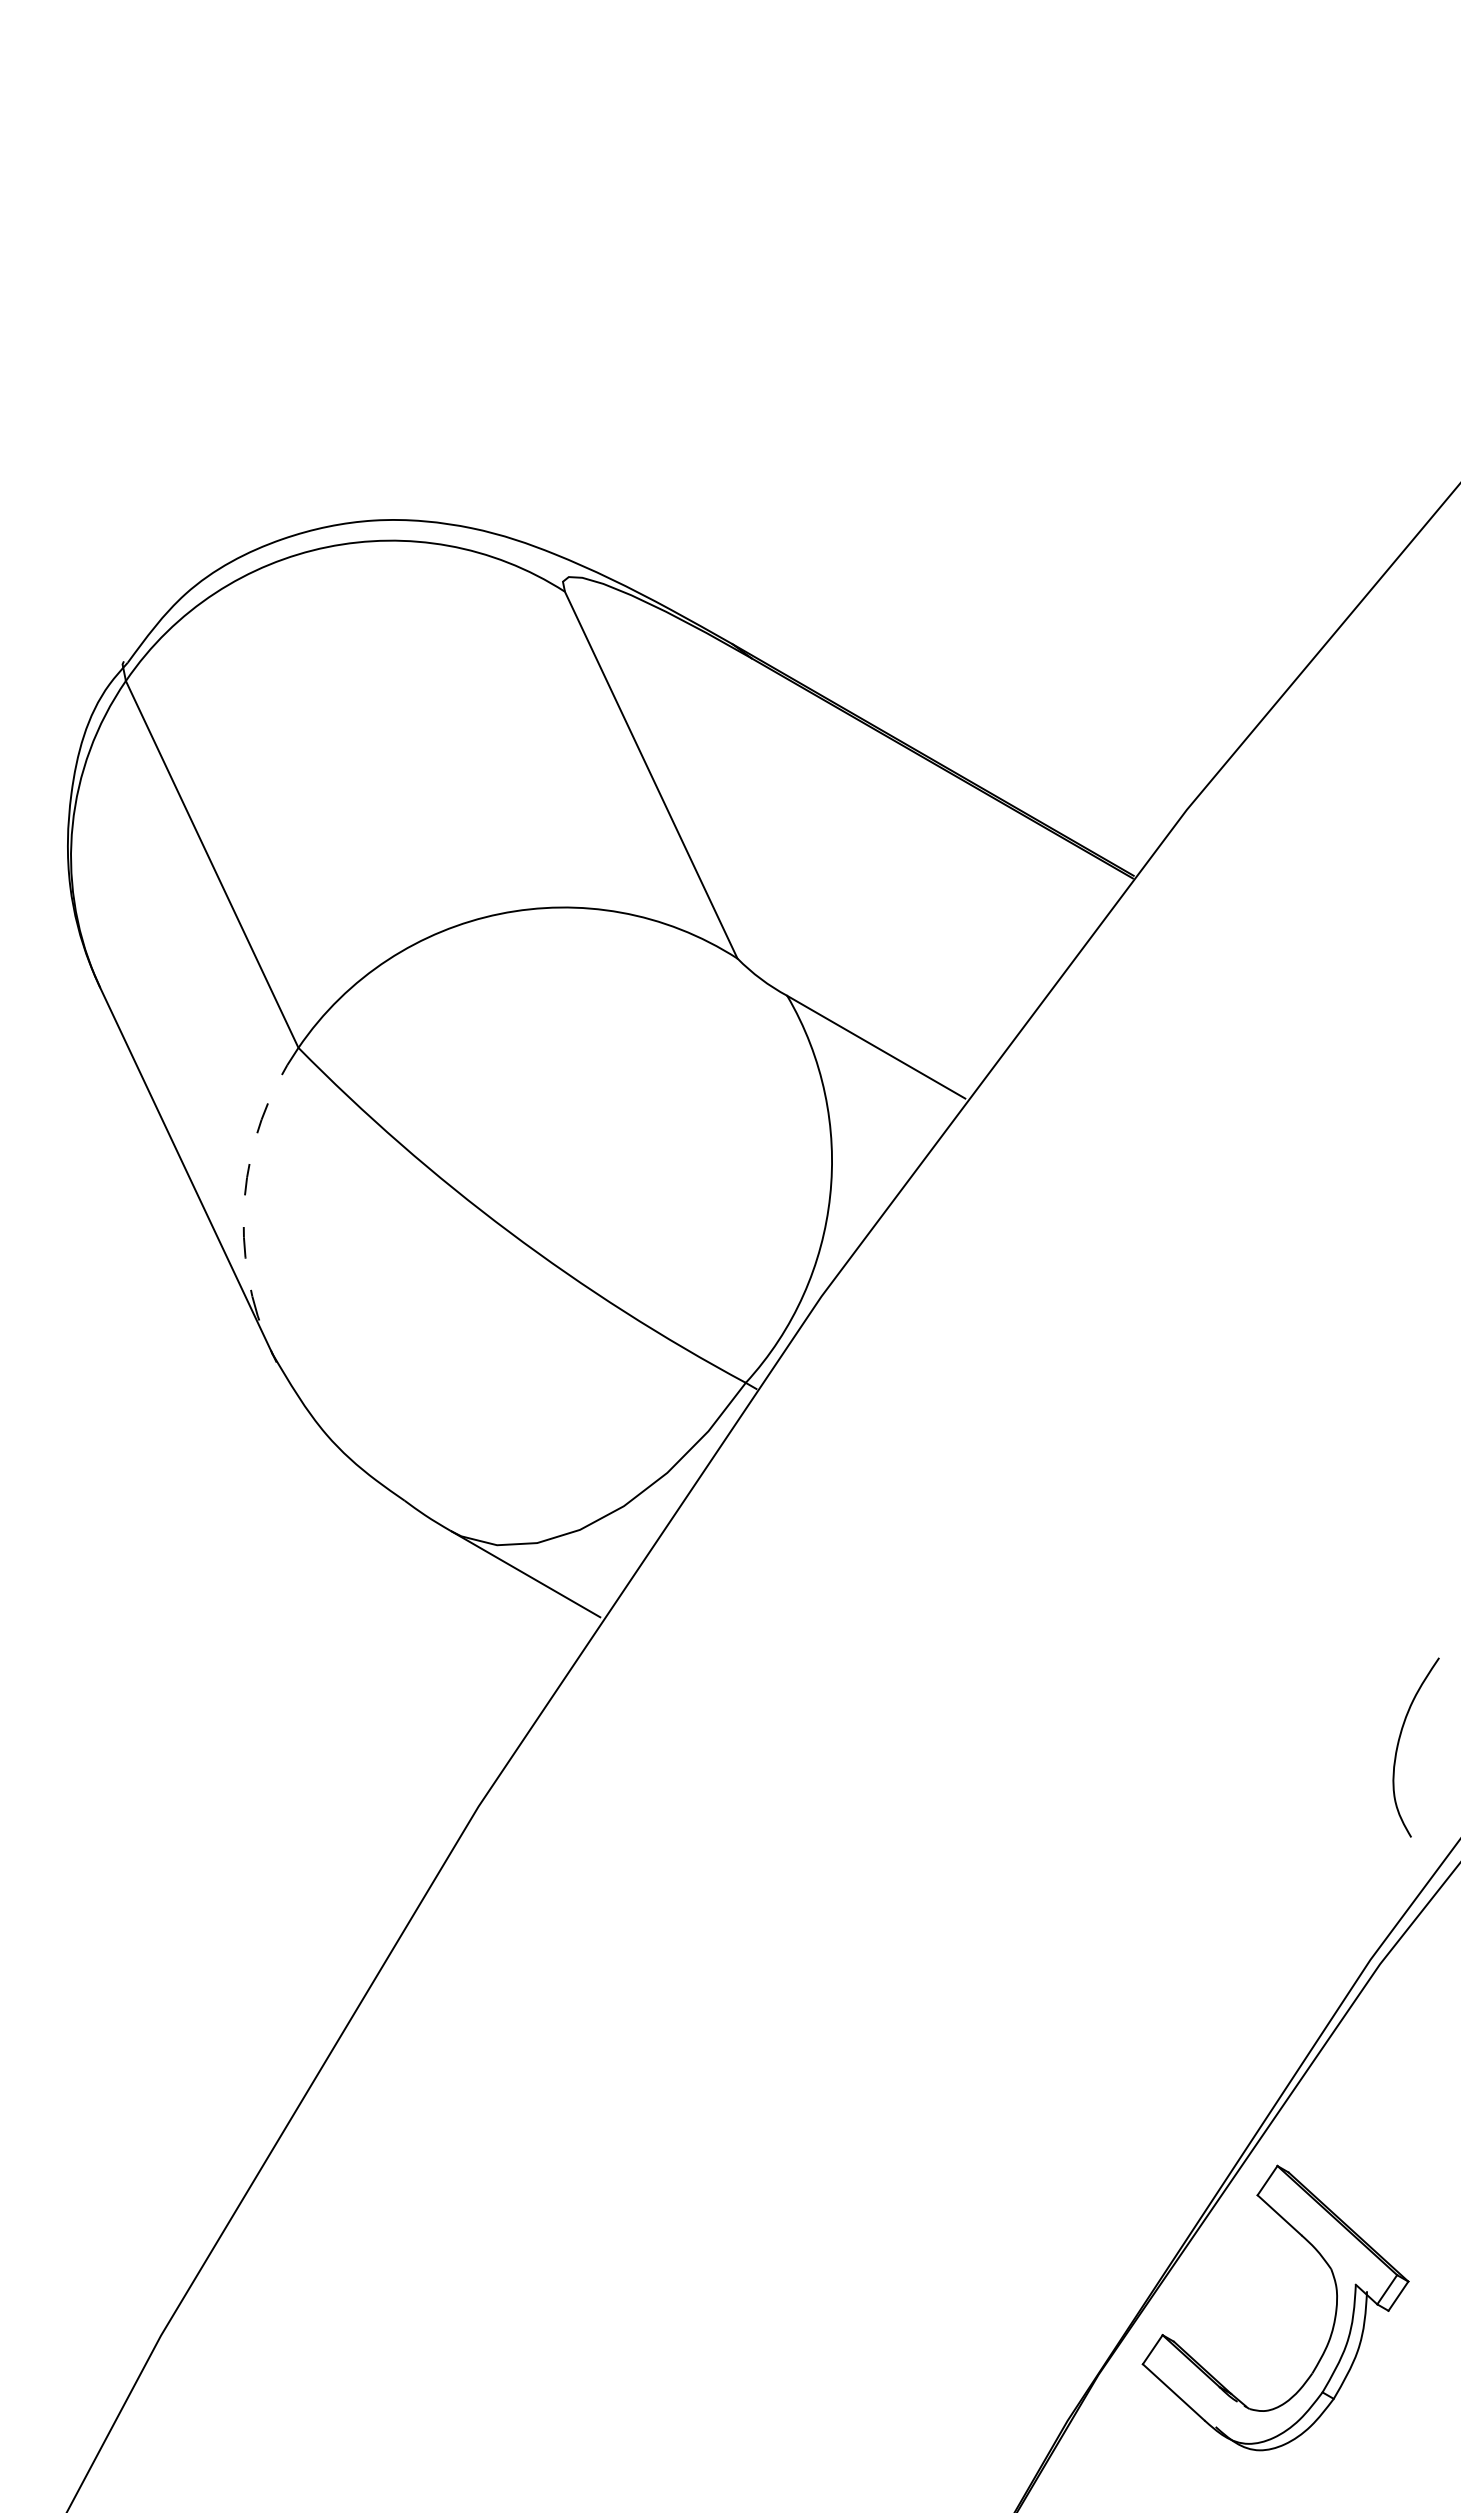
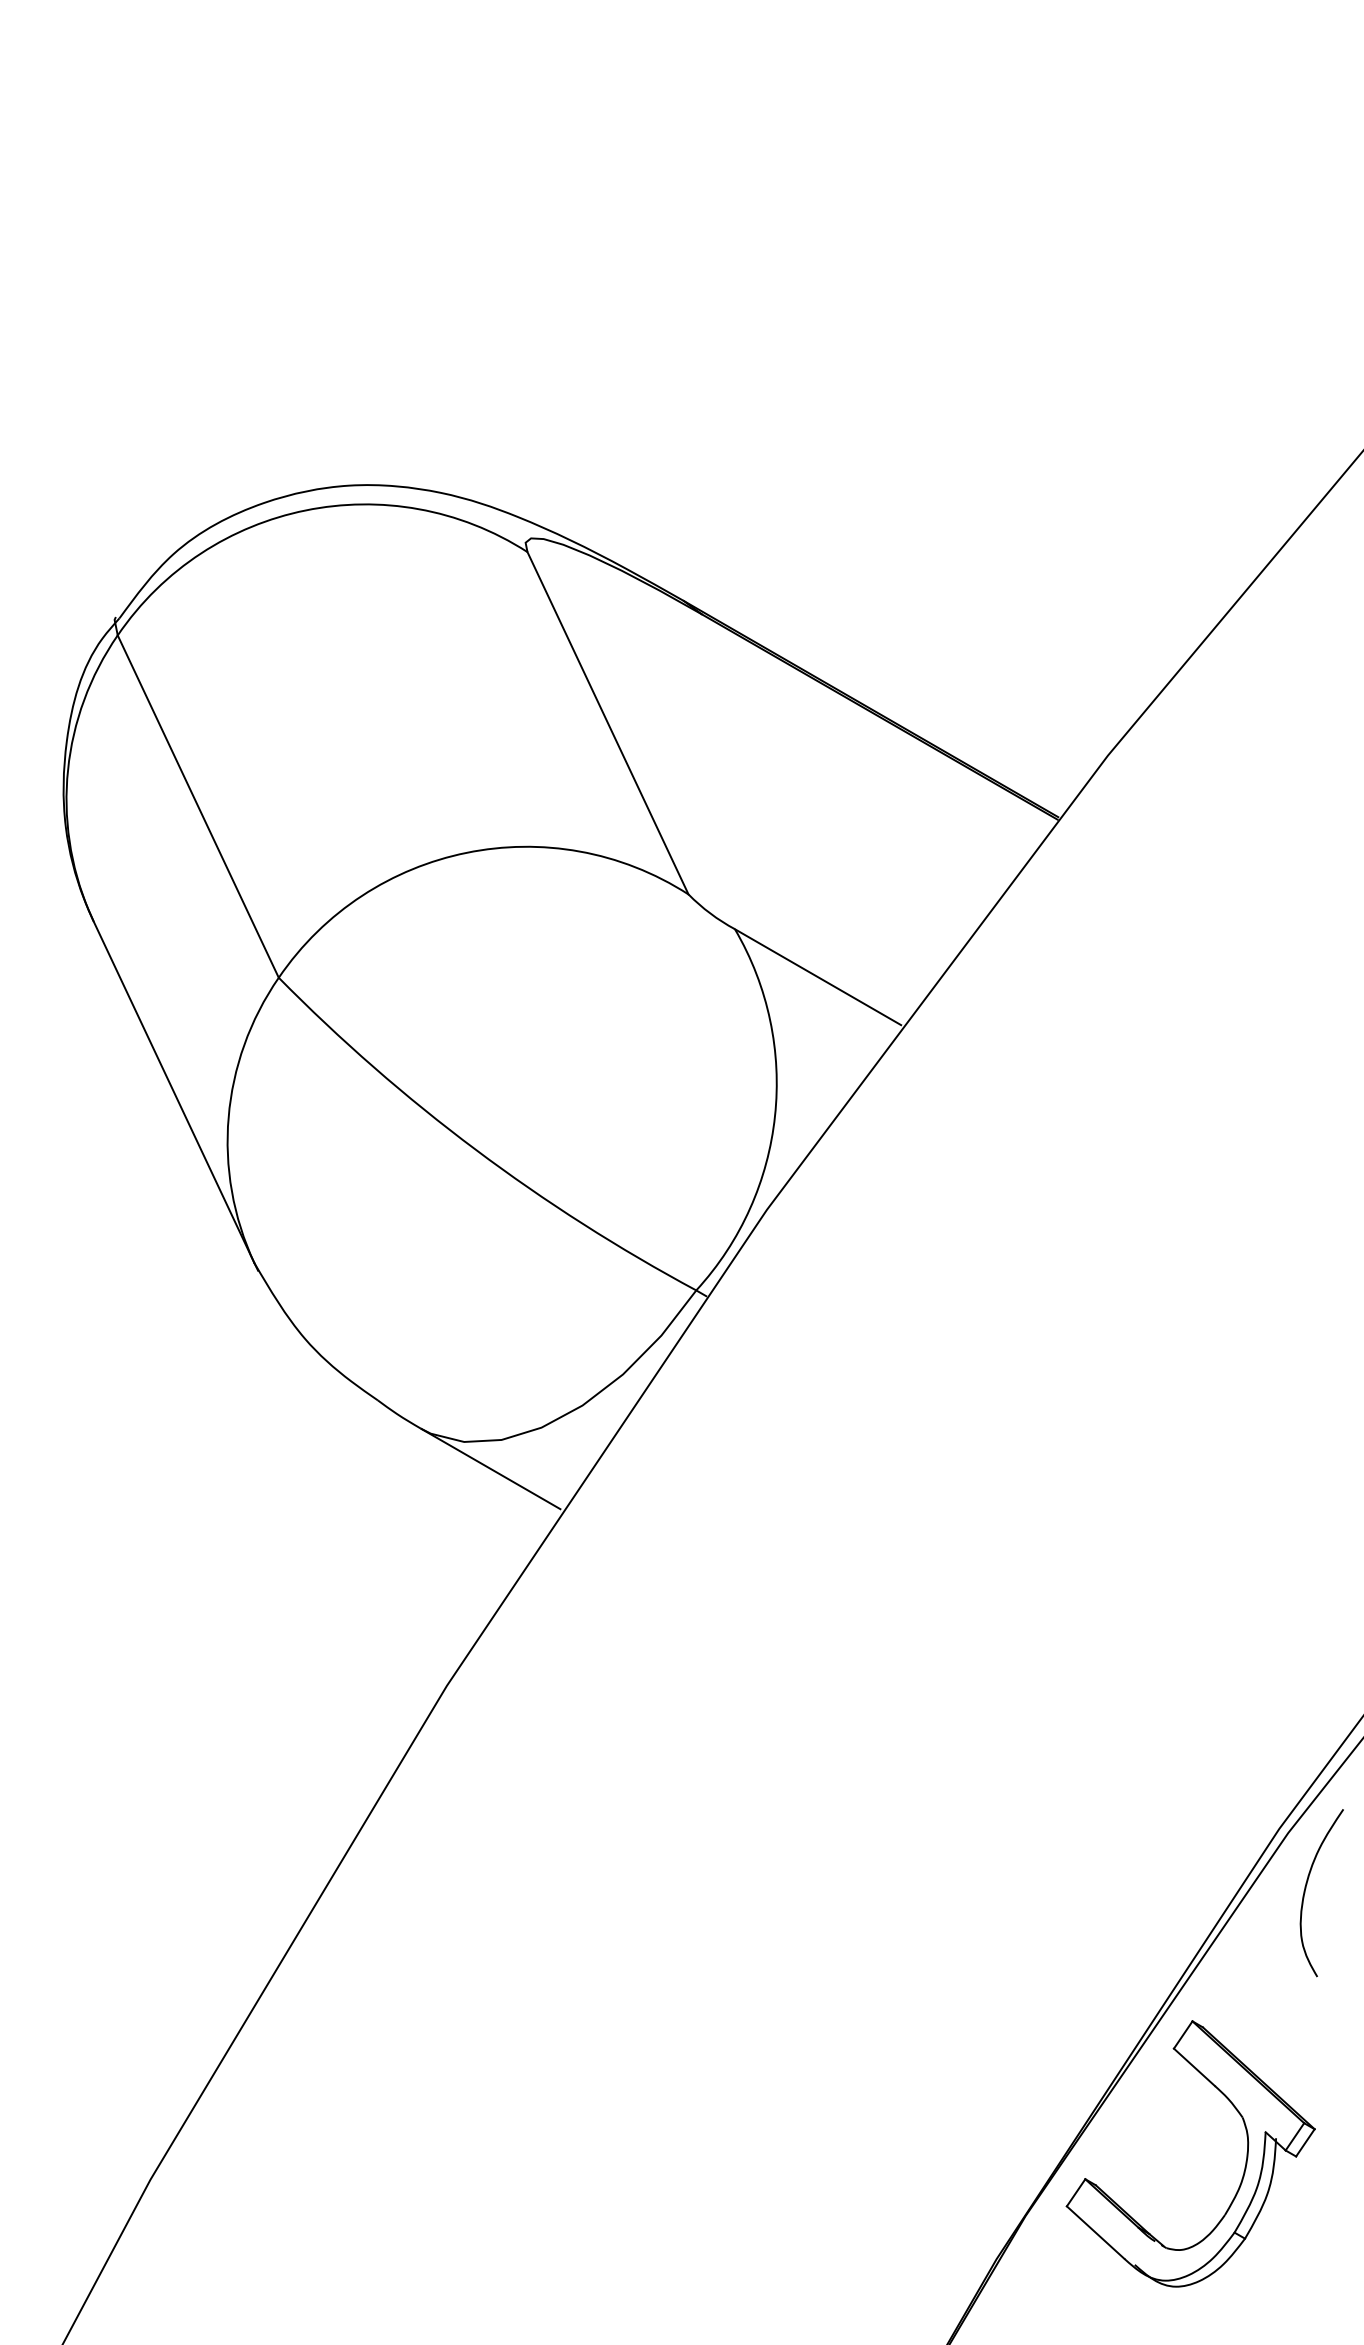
arc: (244, 1197) -> (228, 1117), dashed -> solid
curve: (1399, 1743) -> (1306, 1889), moved

